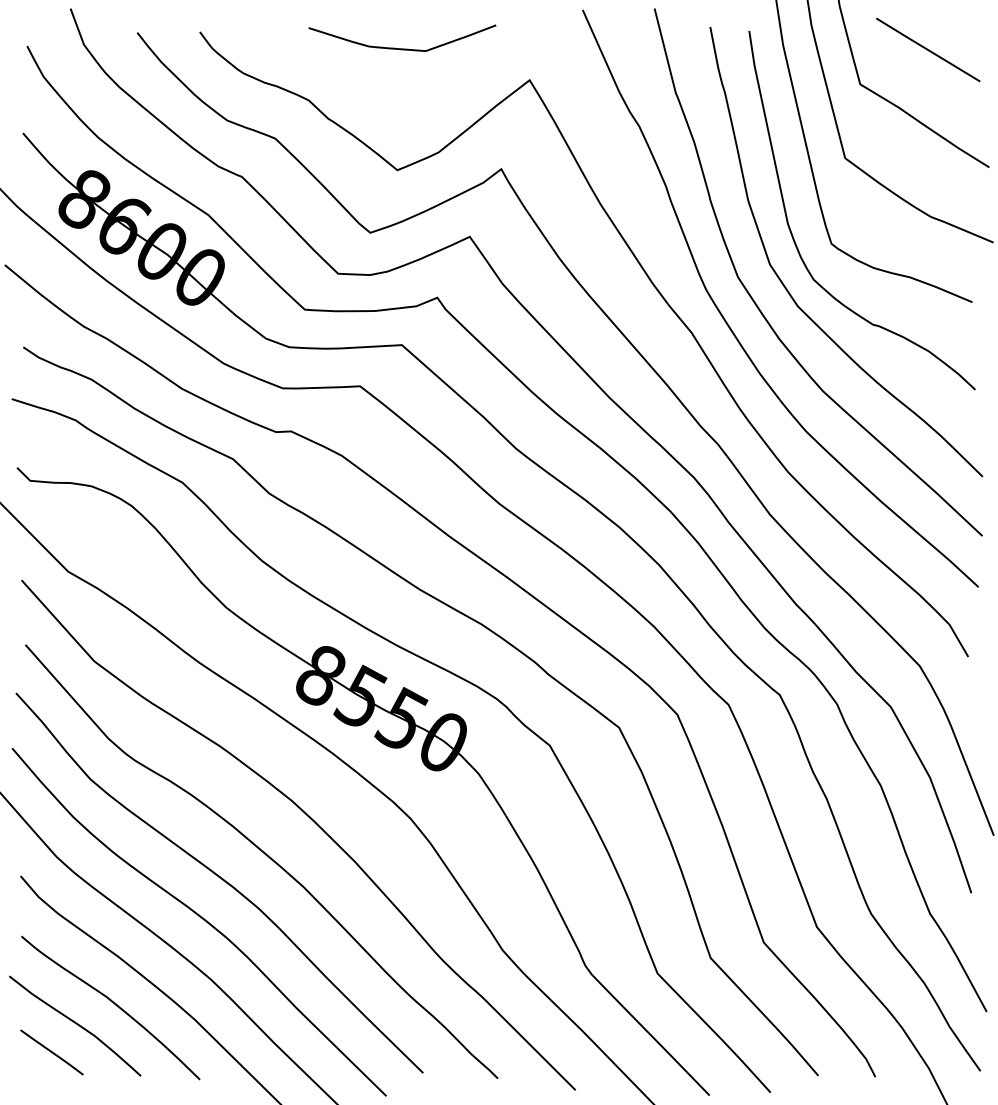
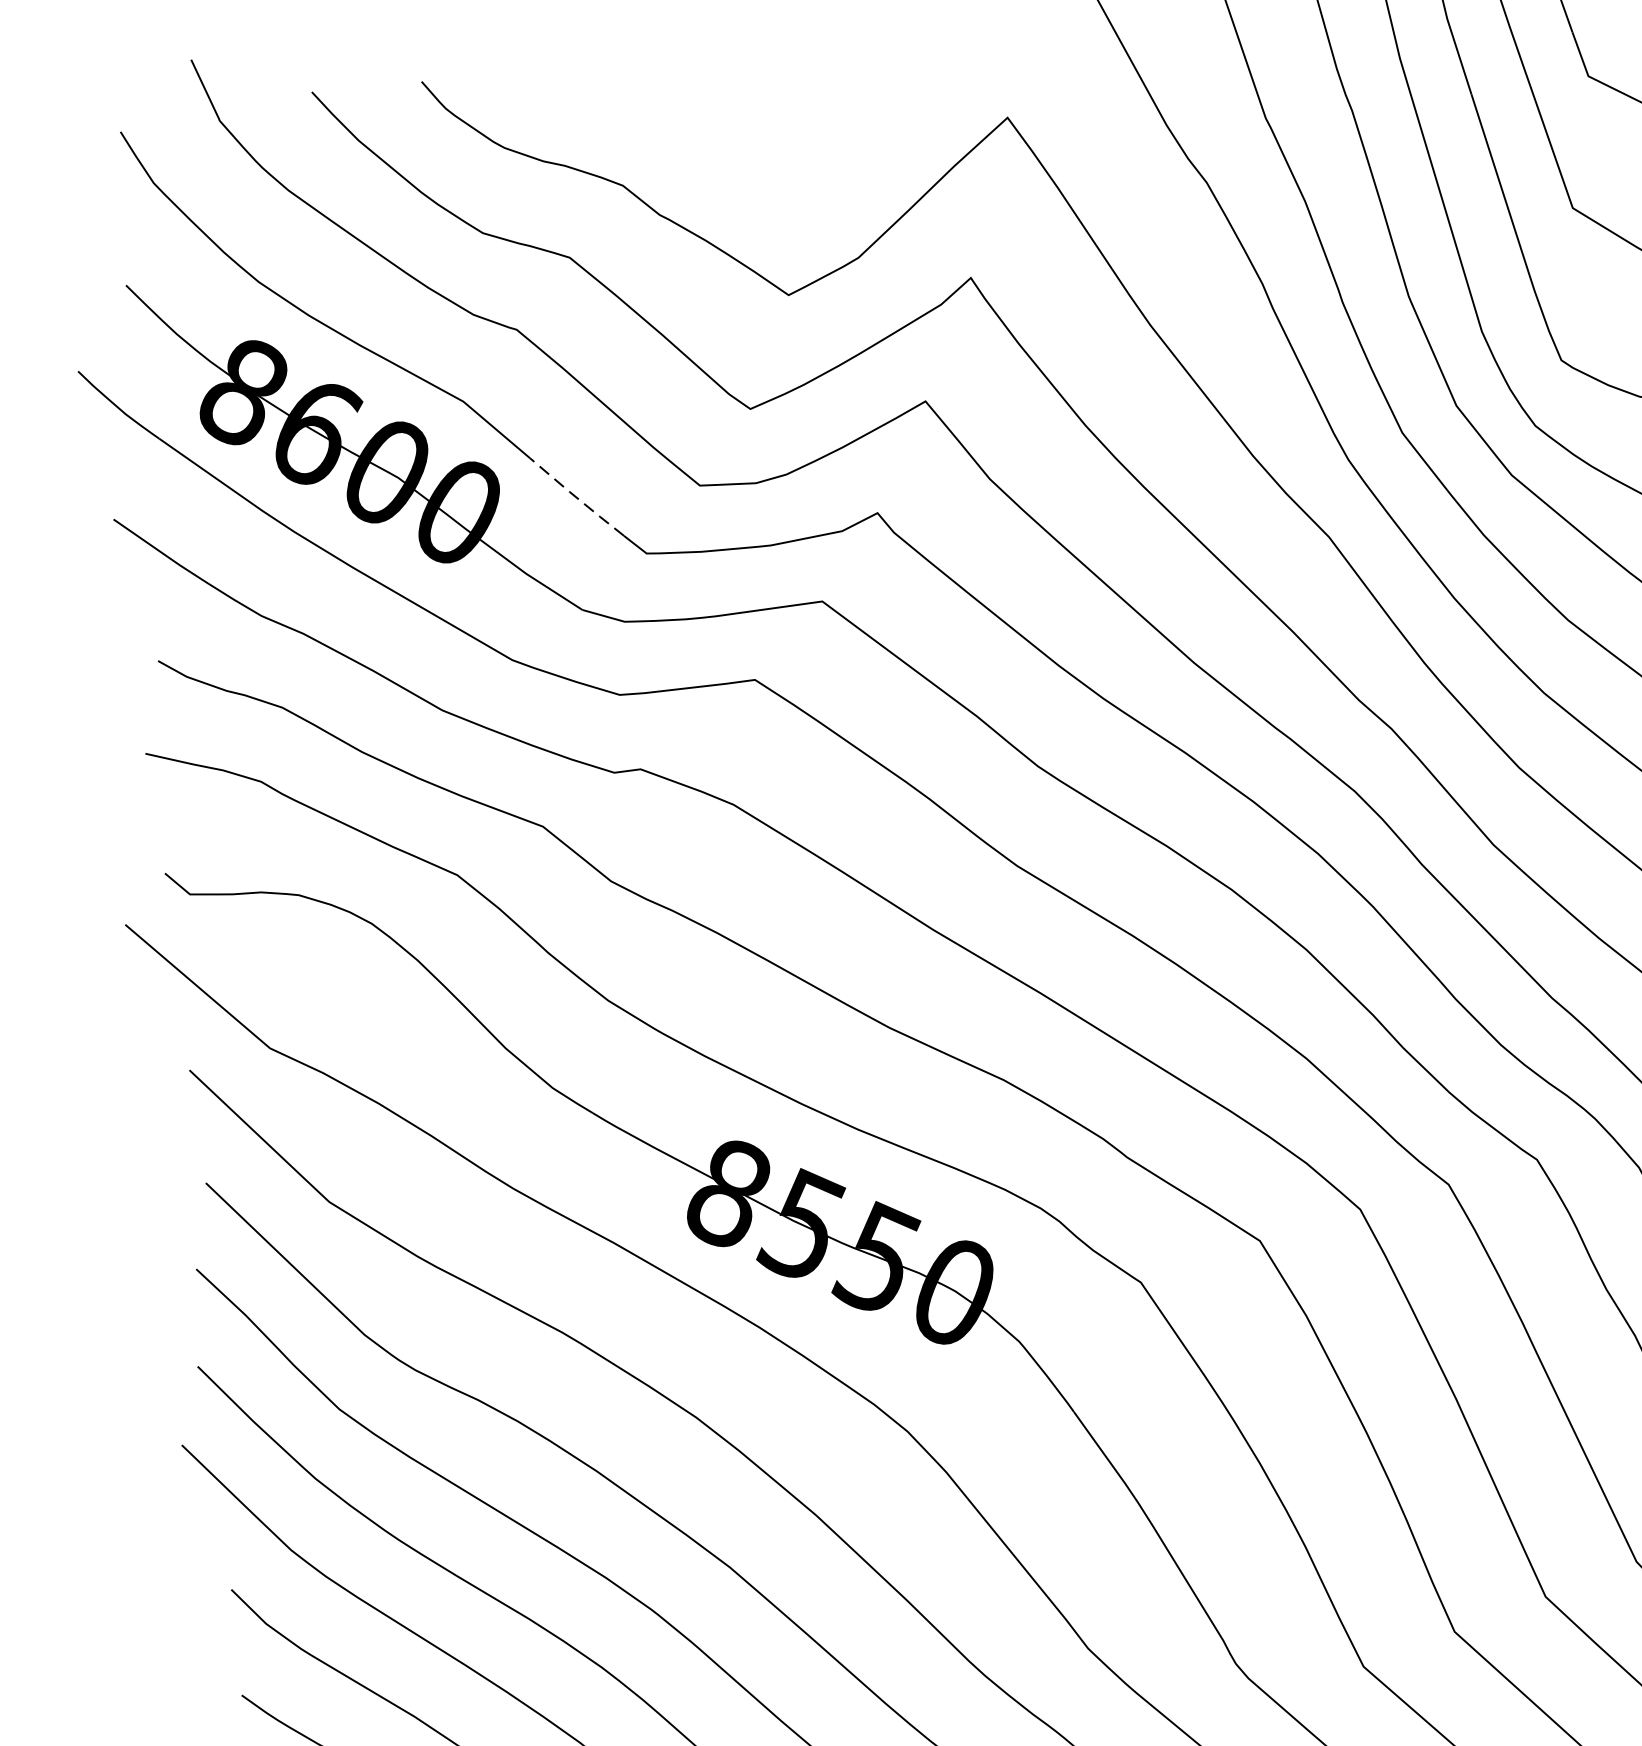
curve: (402, 48) -> (779, 80), removed
line: (267, 274) -> (576, 497), solid -> dashed

